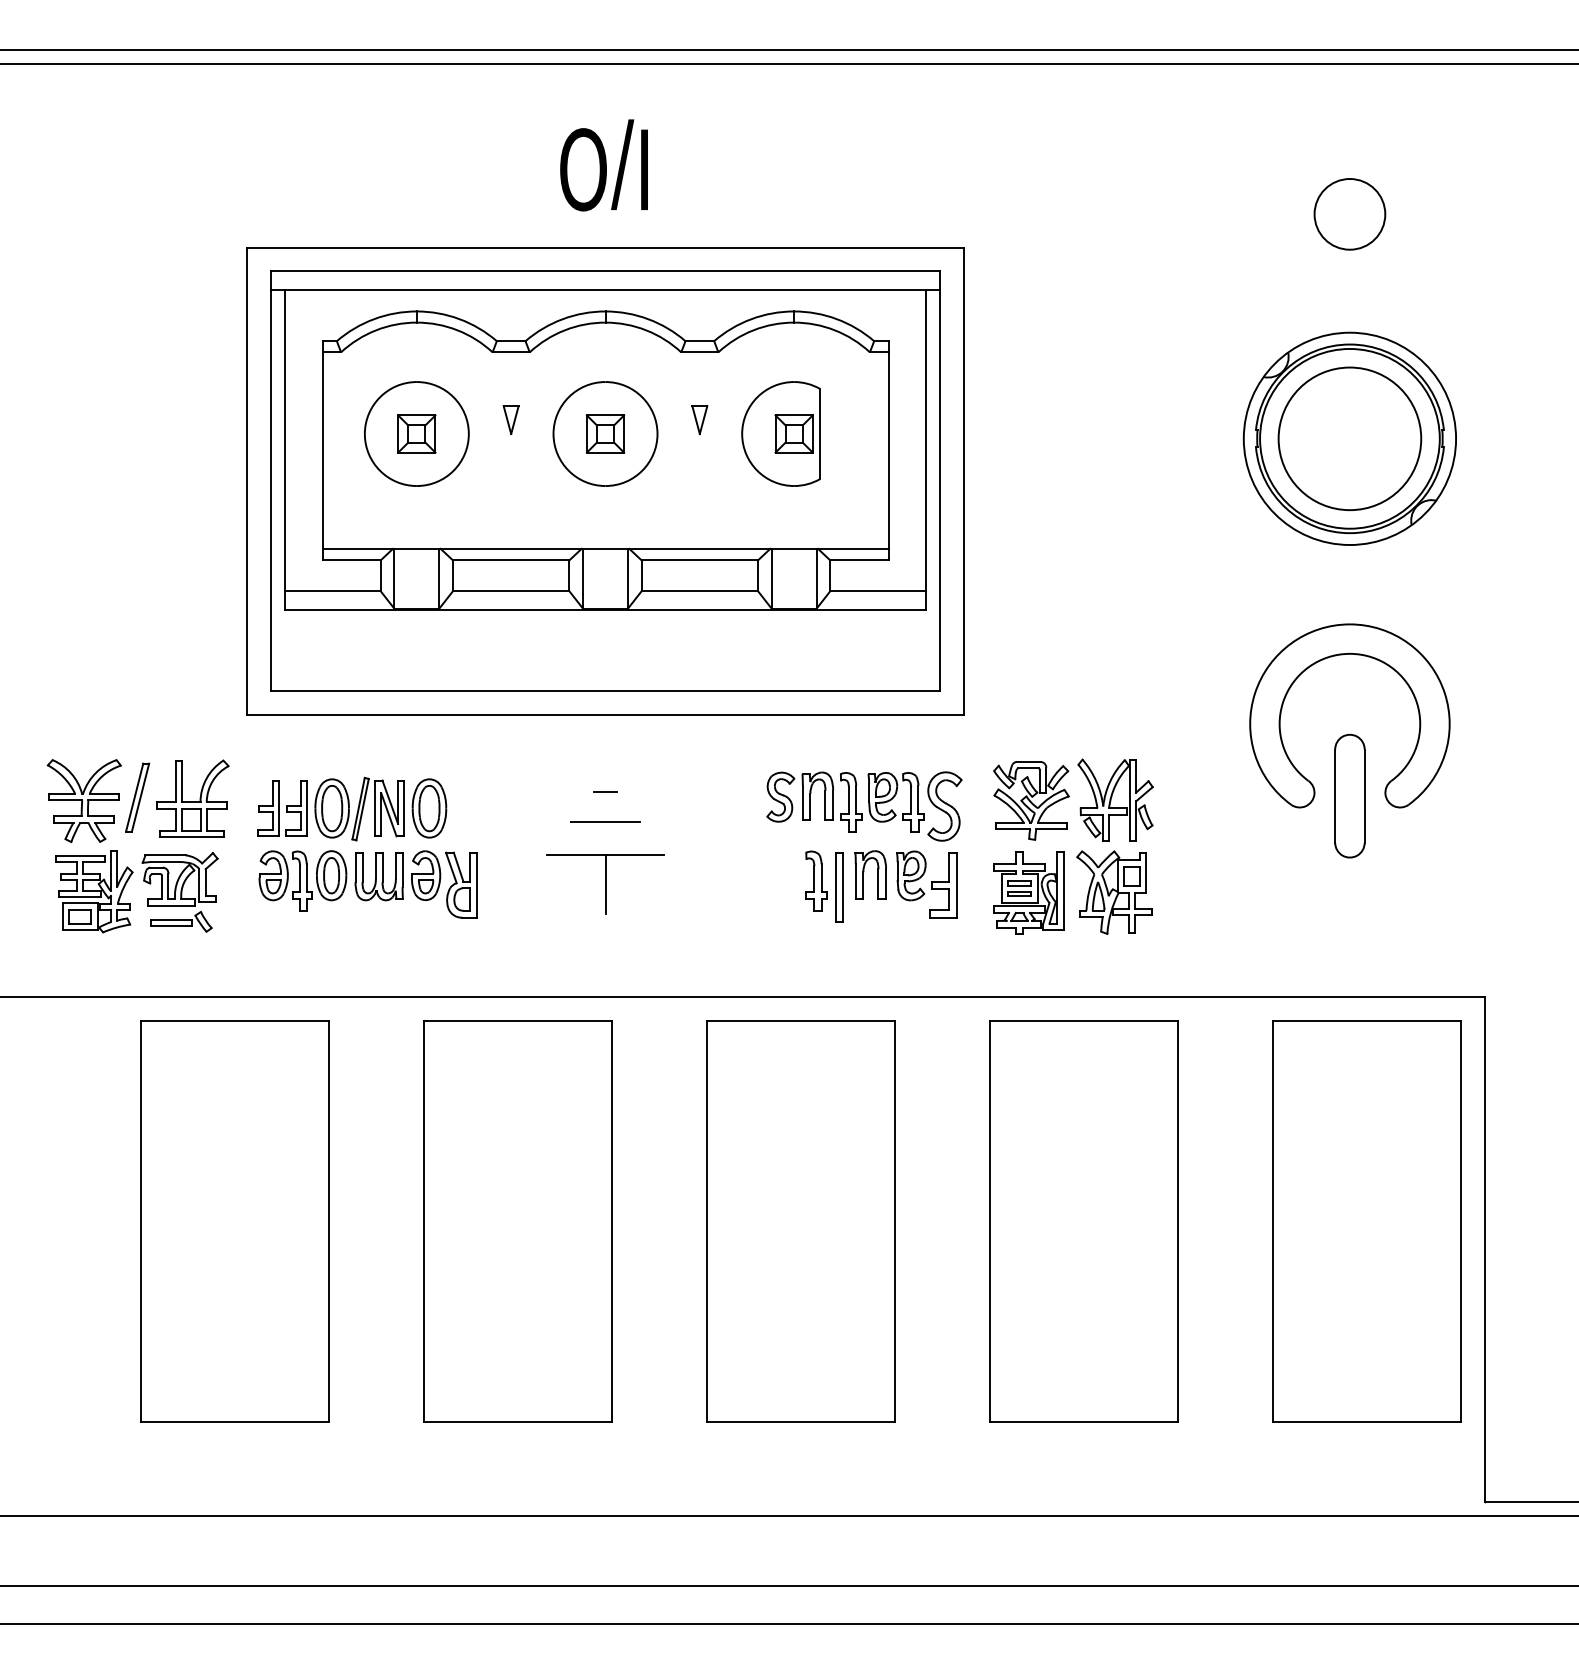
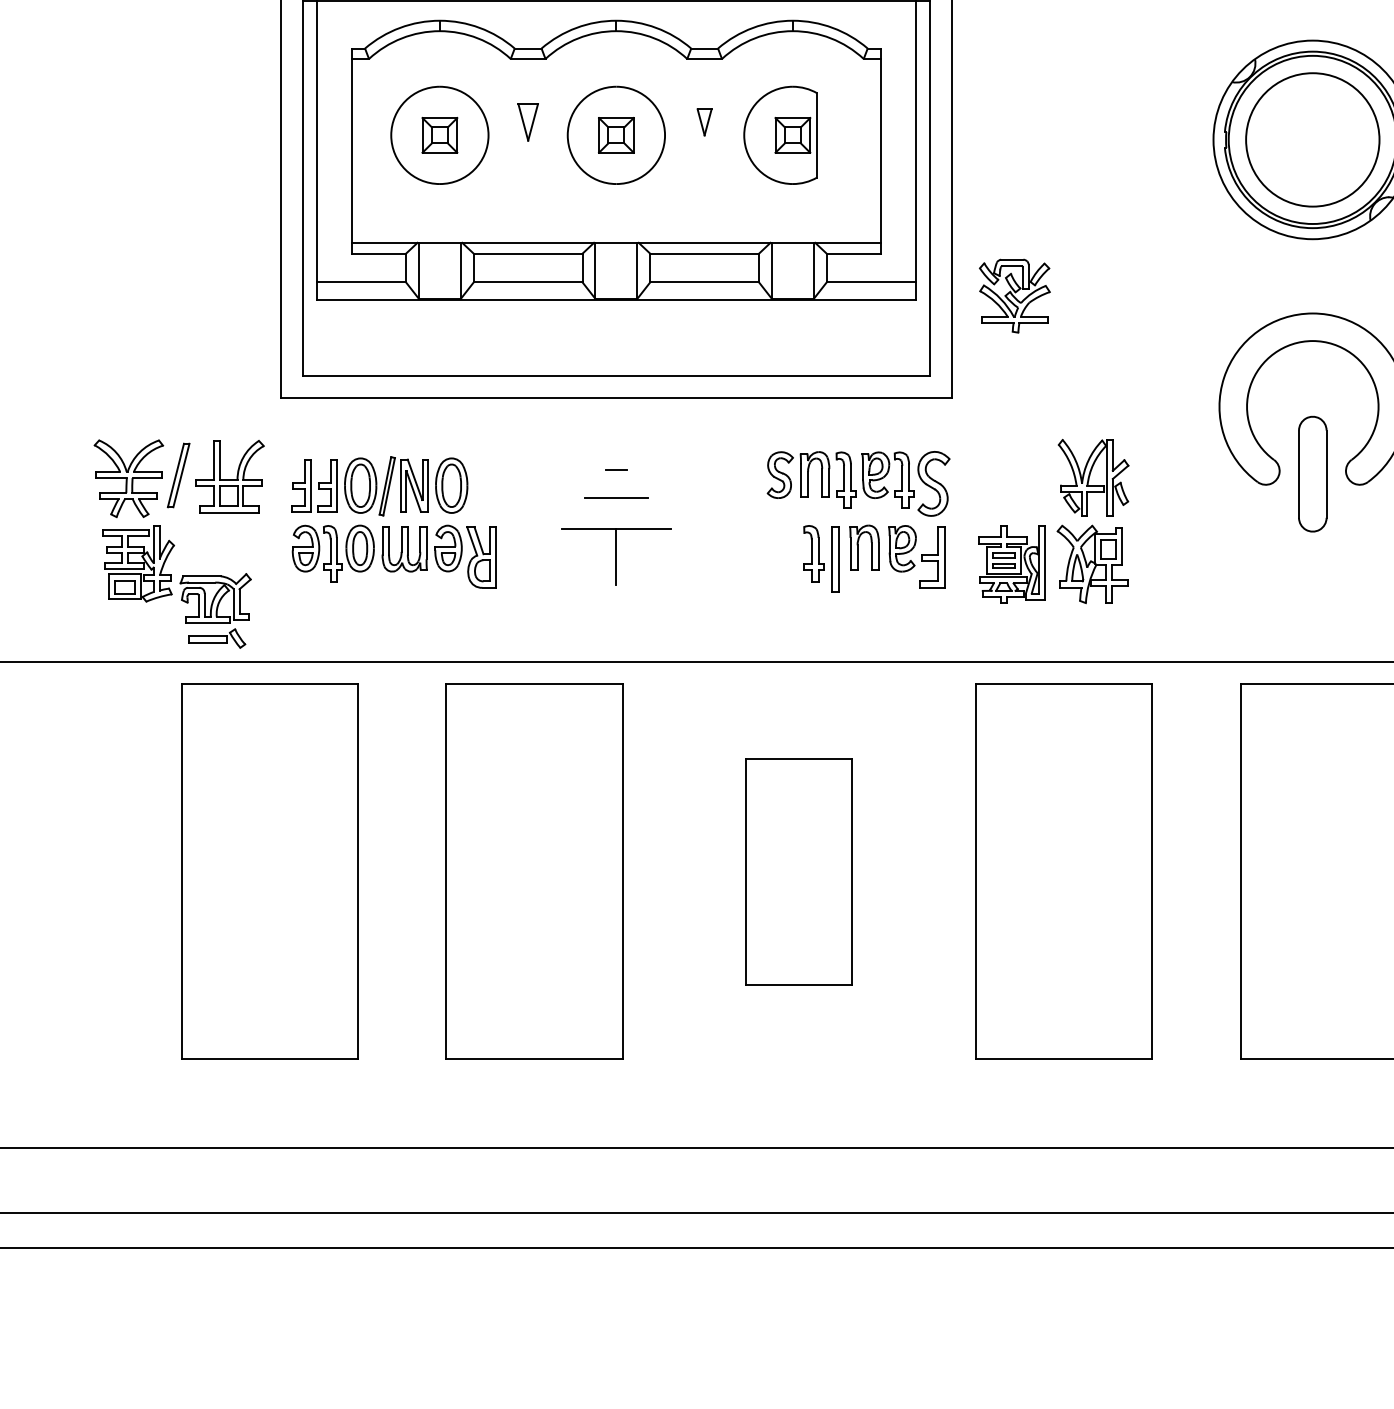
part: (510, 419) -> (527, 121), size x1.4
part: (1031, 800) -> (1014, 295), moved
part: (179, 892) -> (215, 611), moved
part: (800, 1221) -> (798, 872), size x0.6

